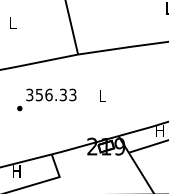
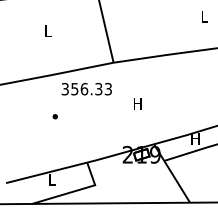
text: (51, 95) -> (86, 89), moved
text: (102, 95) -> (137, 103), L -> H
text: (16, 171) -> (51, 179), H -> L

